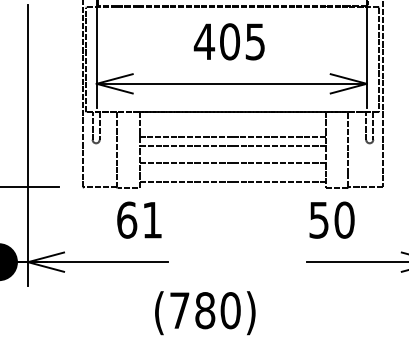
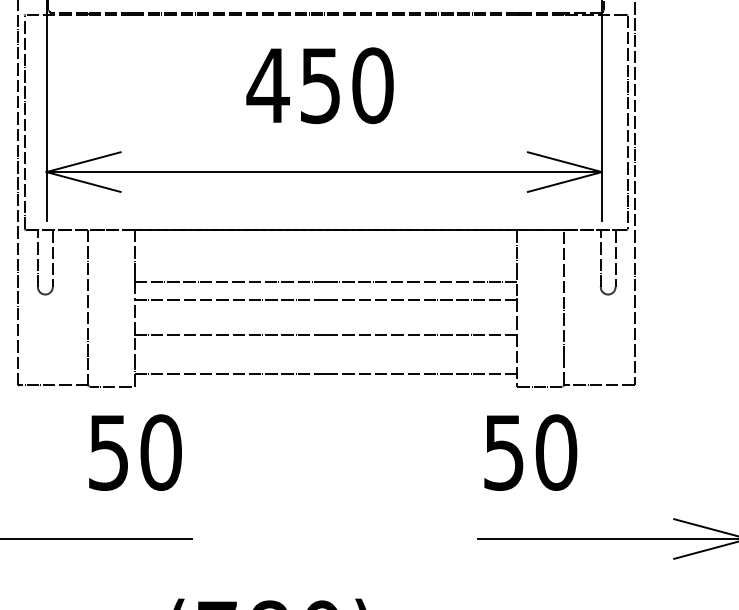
text: (242, 41) -> (346, 84), 405 -> 450
text: (139, 219) -> (134, 451), 61 -> 50

